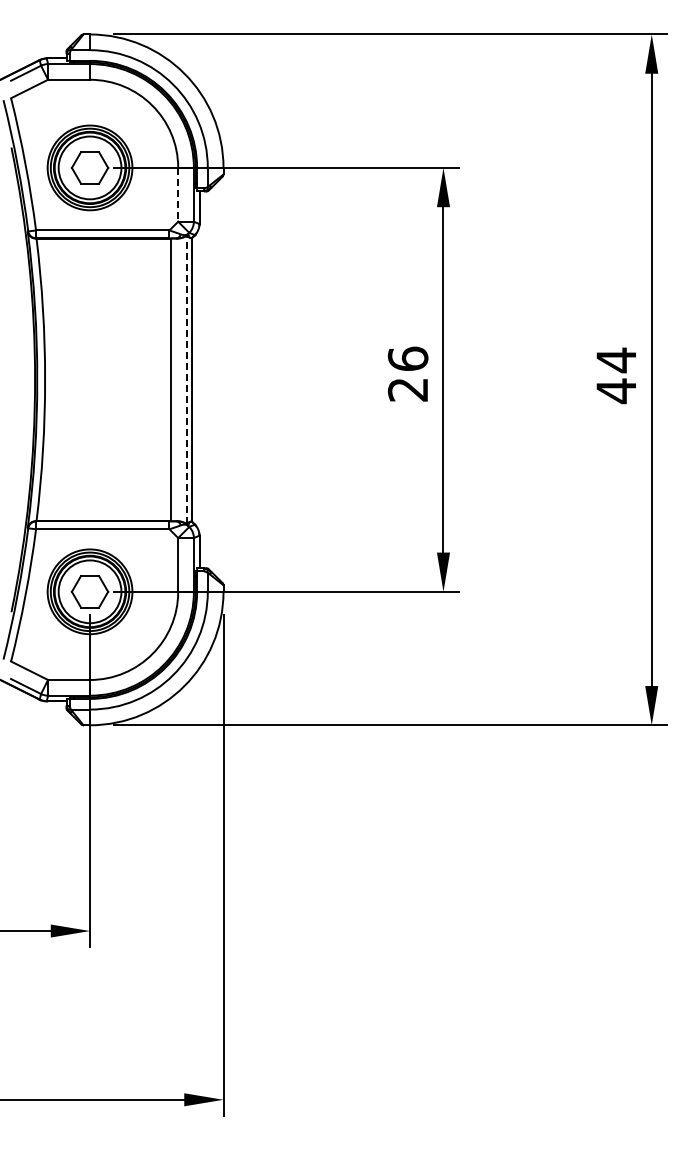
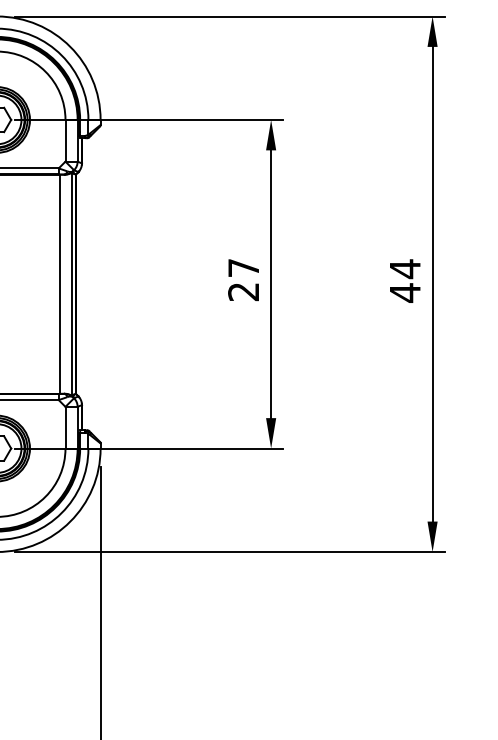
line: (178, 194) -> (65, 140), dashed -> solid
text: (407, 358) -> (243, 267), 26 -> 27
line: (186, 379) -> (71, 283), dashed -> solid

